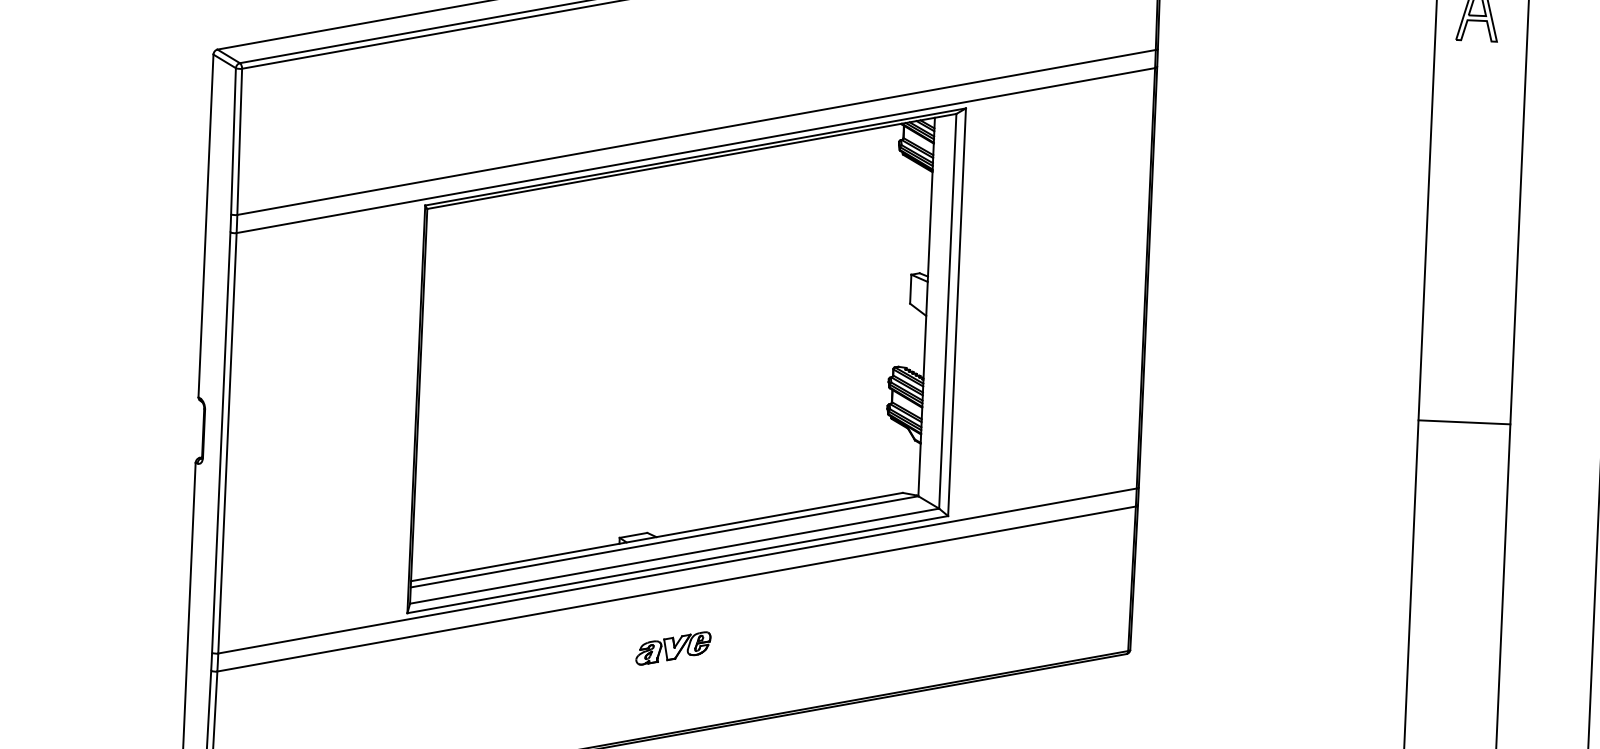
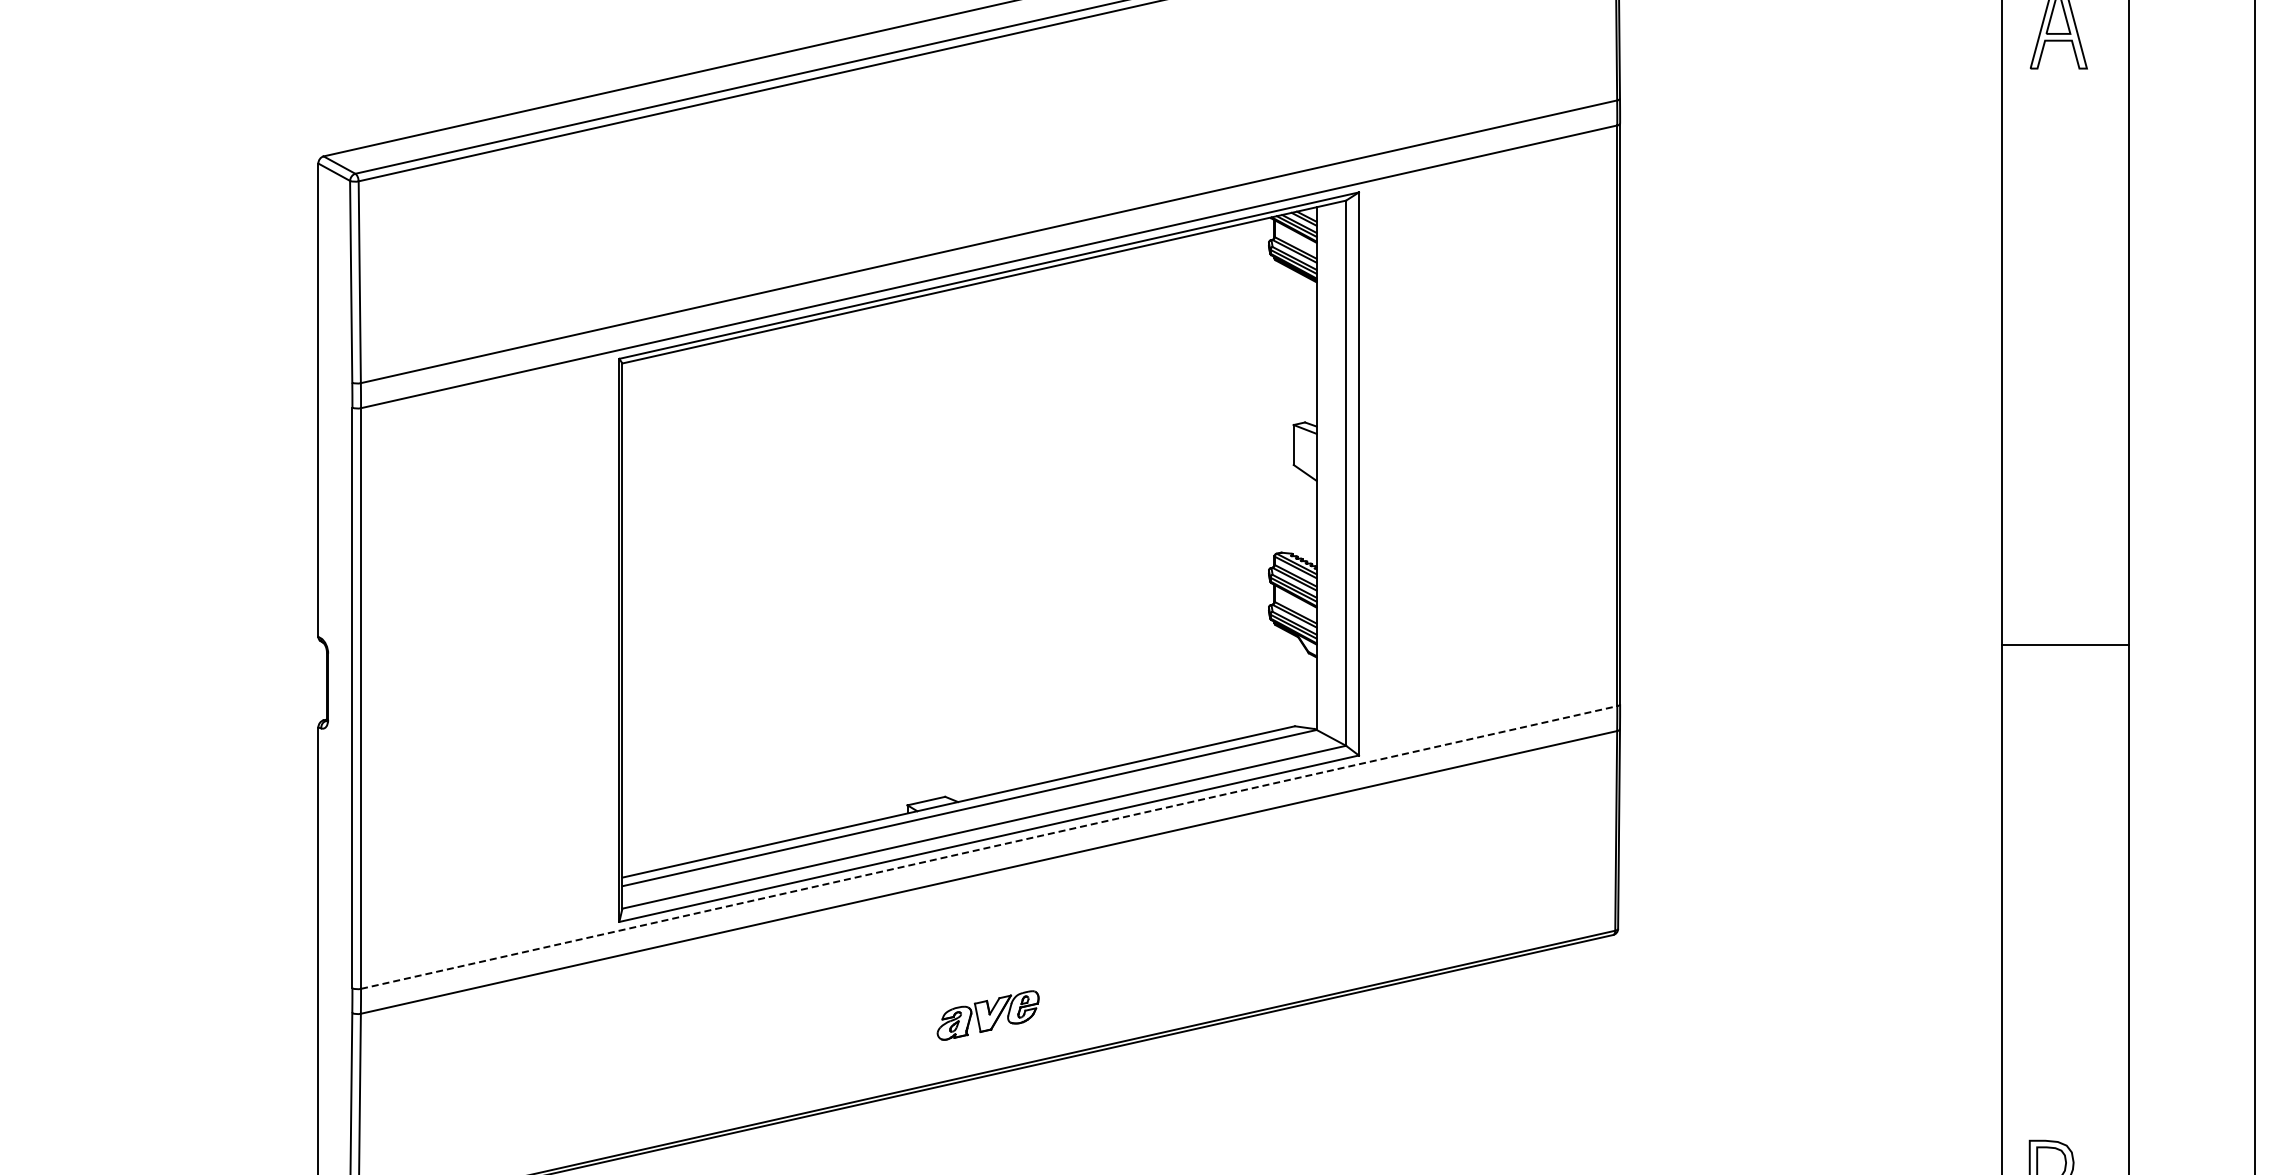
line: (1464, 422) -> (2064, 645), moved
line: (677, 571) -> (989, 847), solid -> dashed
part: (672, 648) -> (987, 1015), moved

